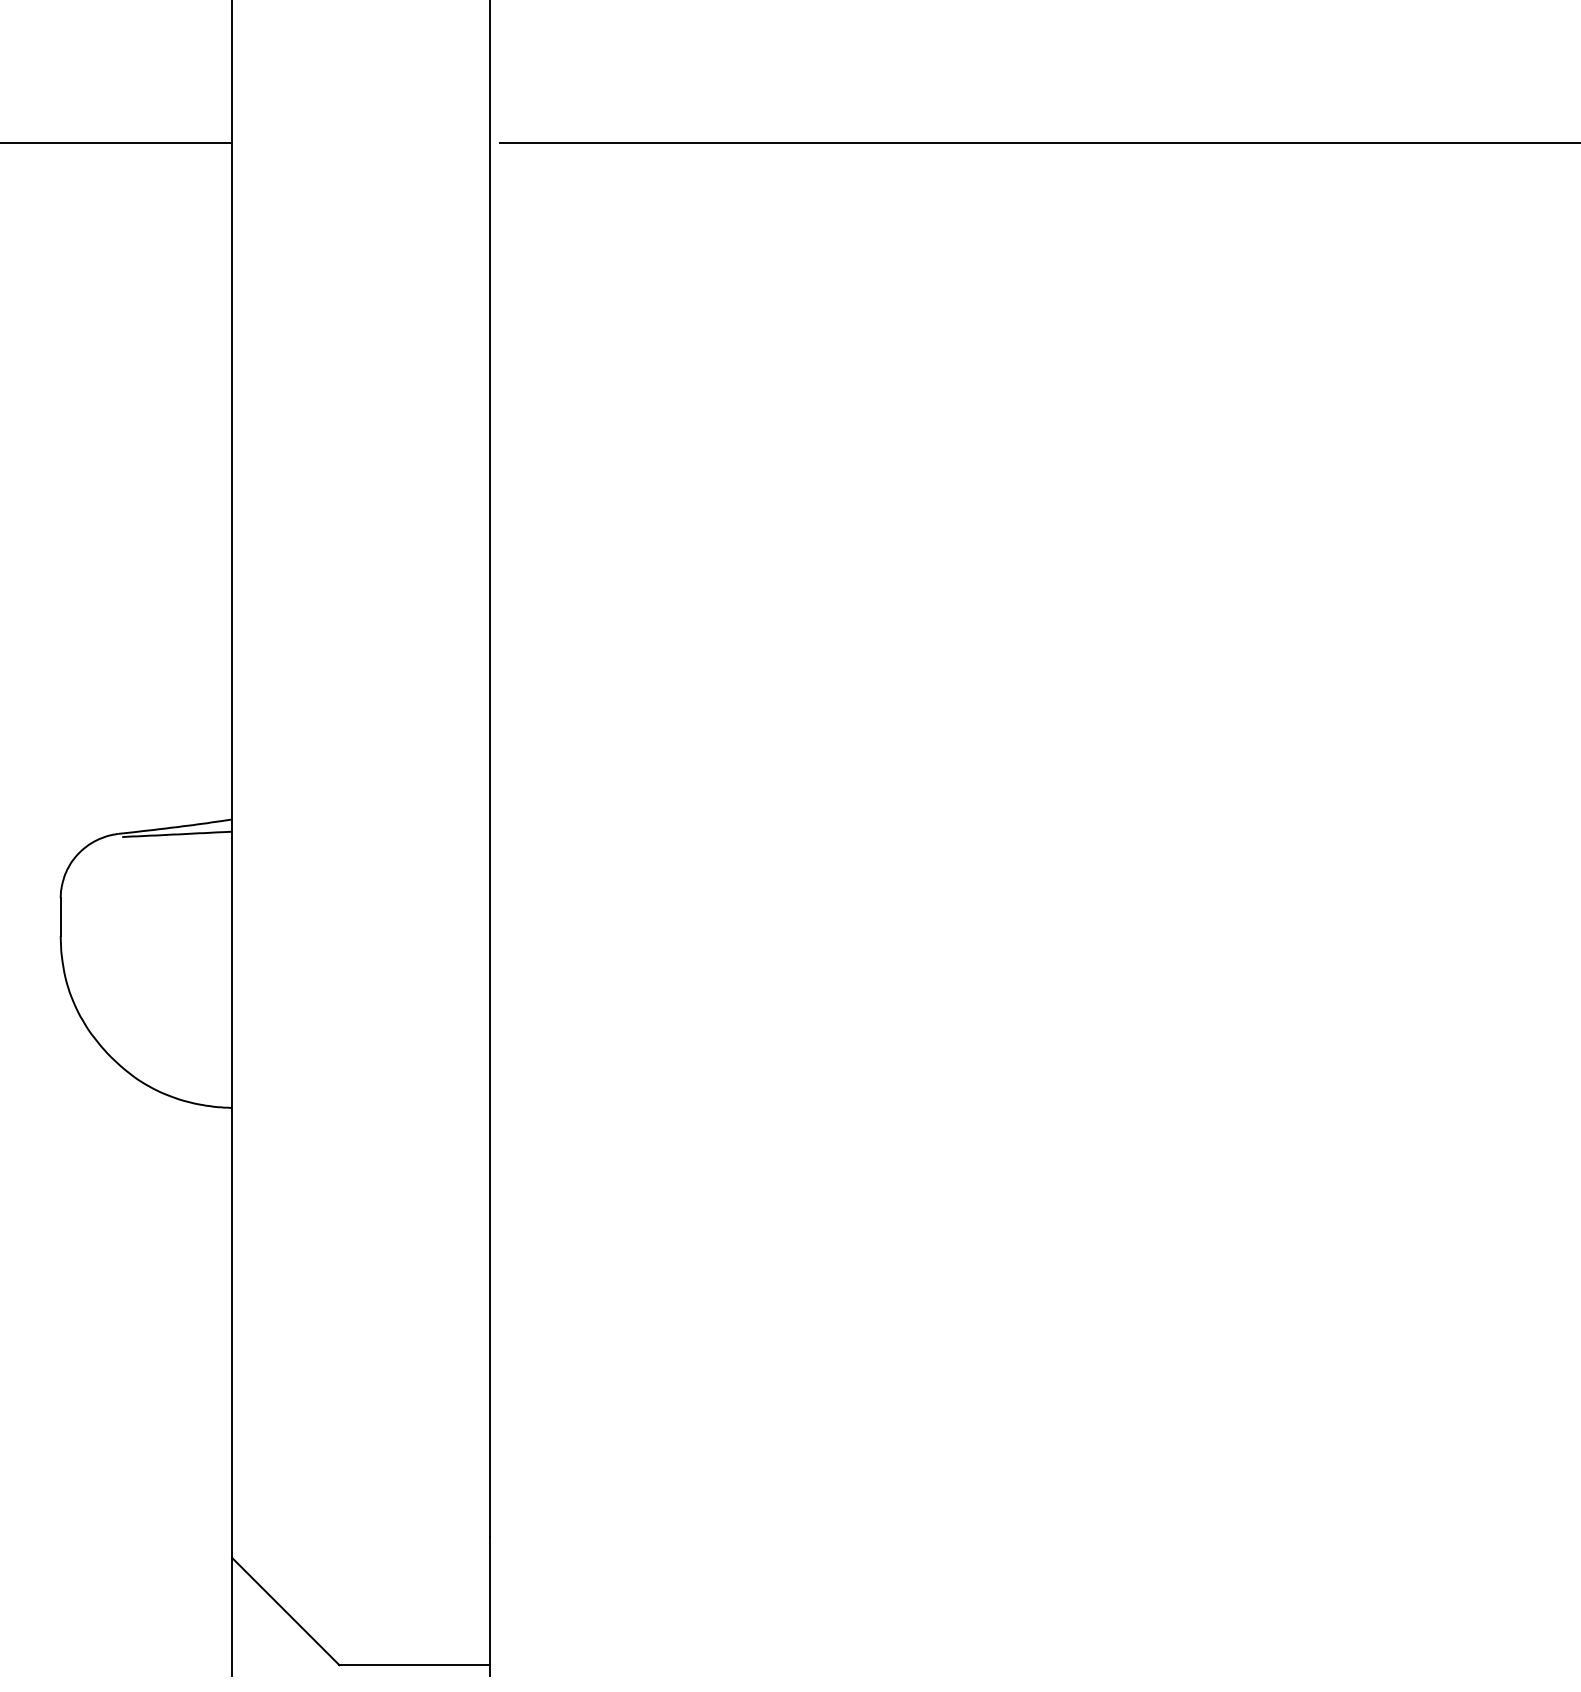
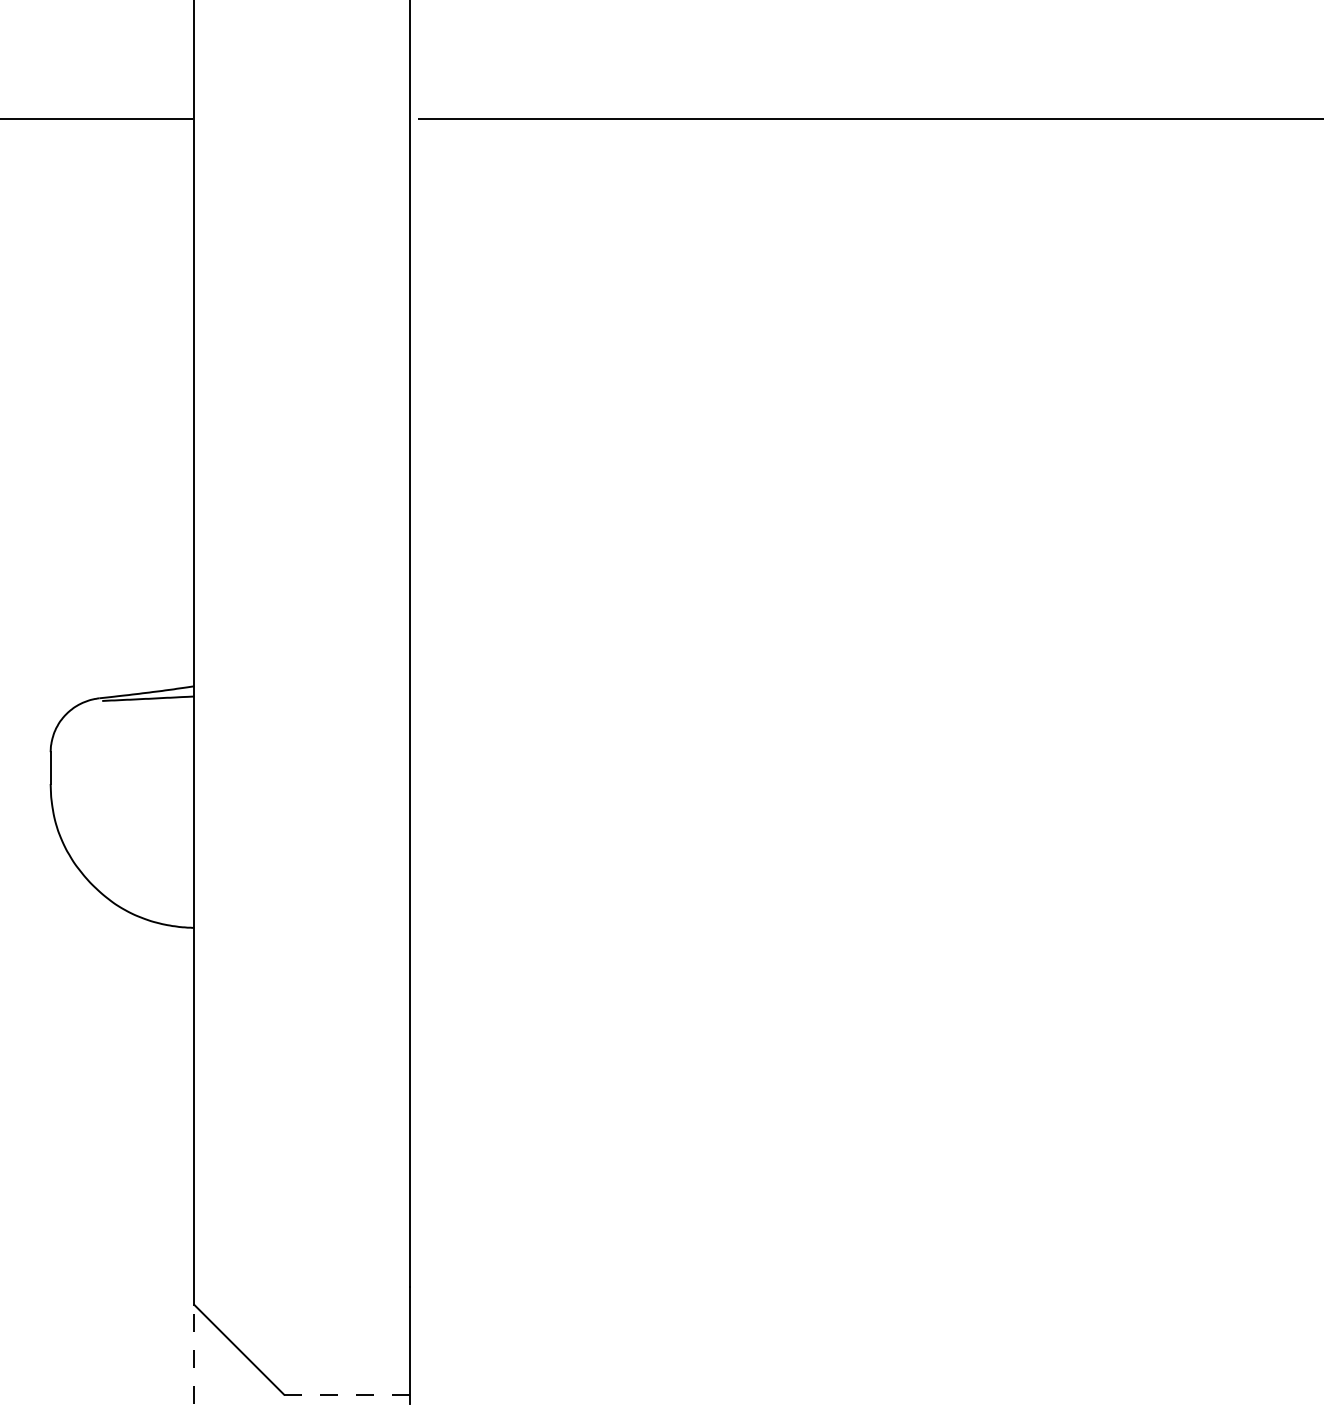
line: (232, 1616) -> (194, 1353), solid -> dashed
line: (415, 1664) -> (347, 1394), solid -> dashed

